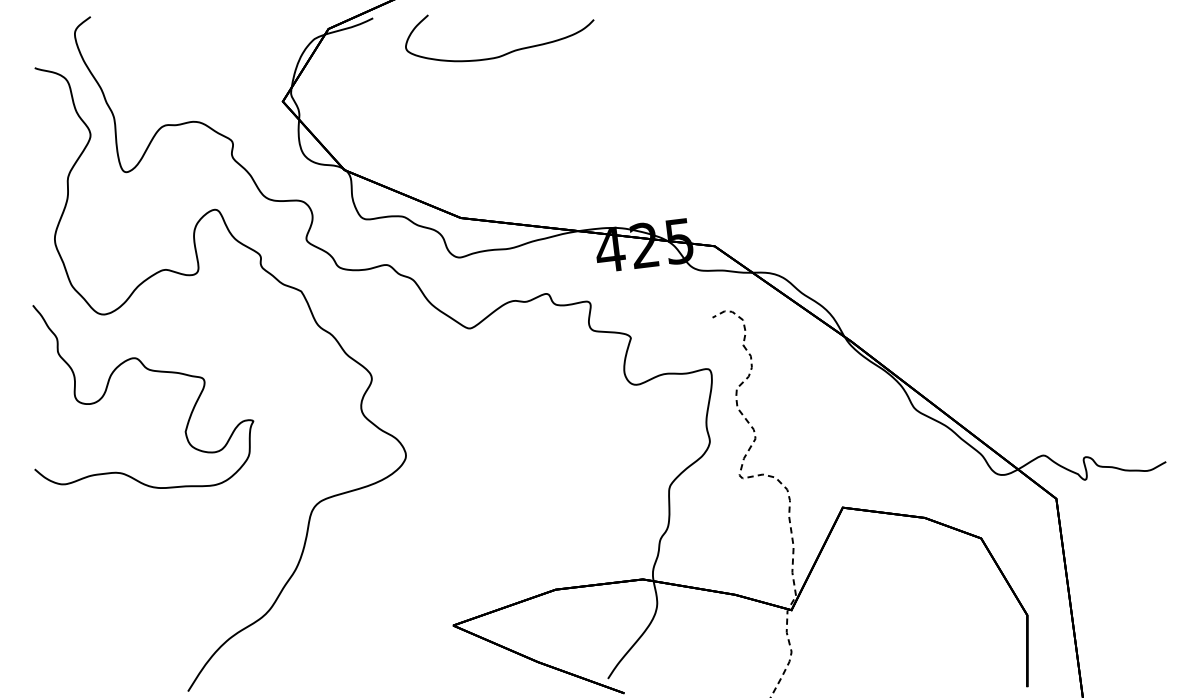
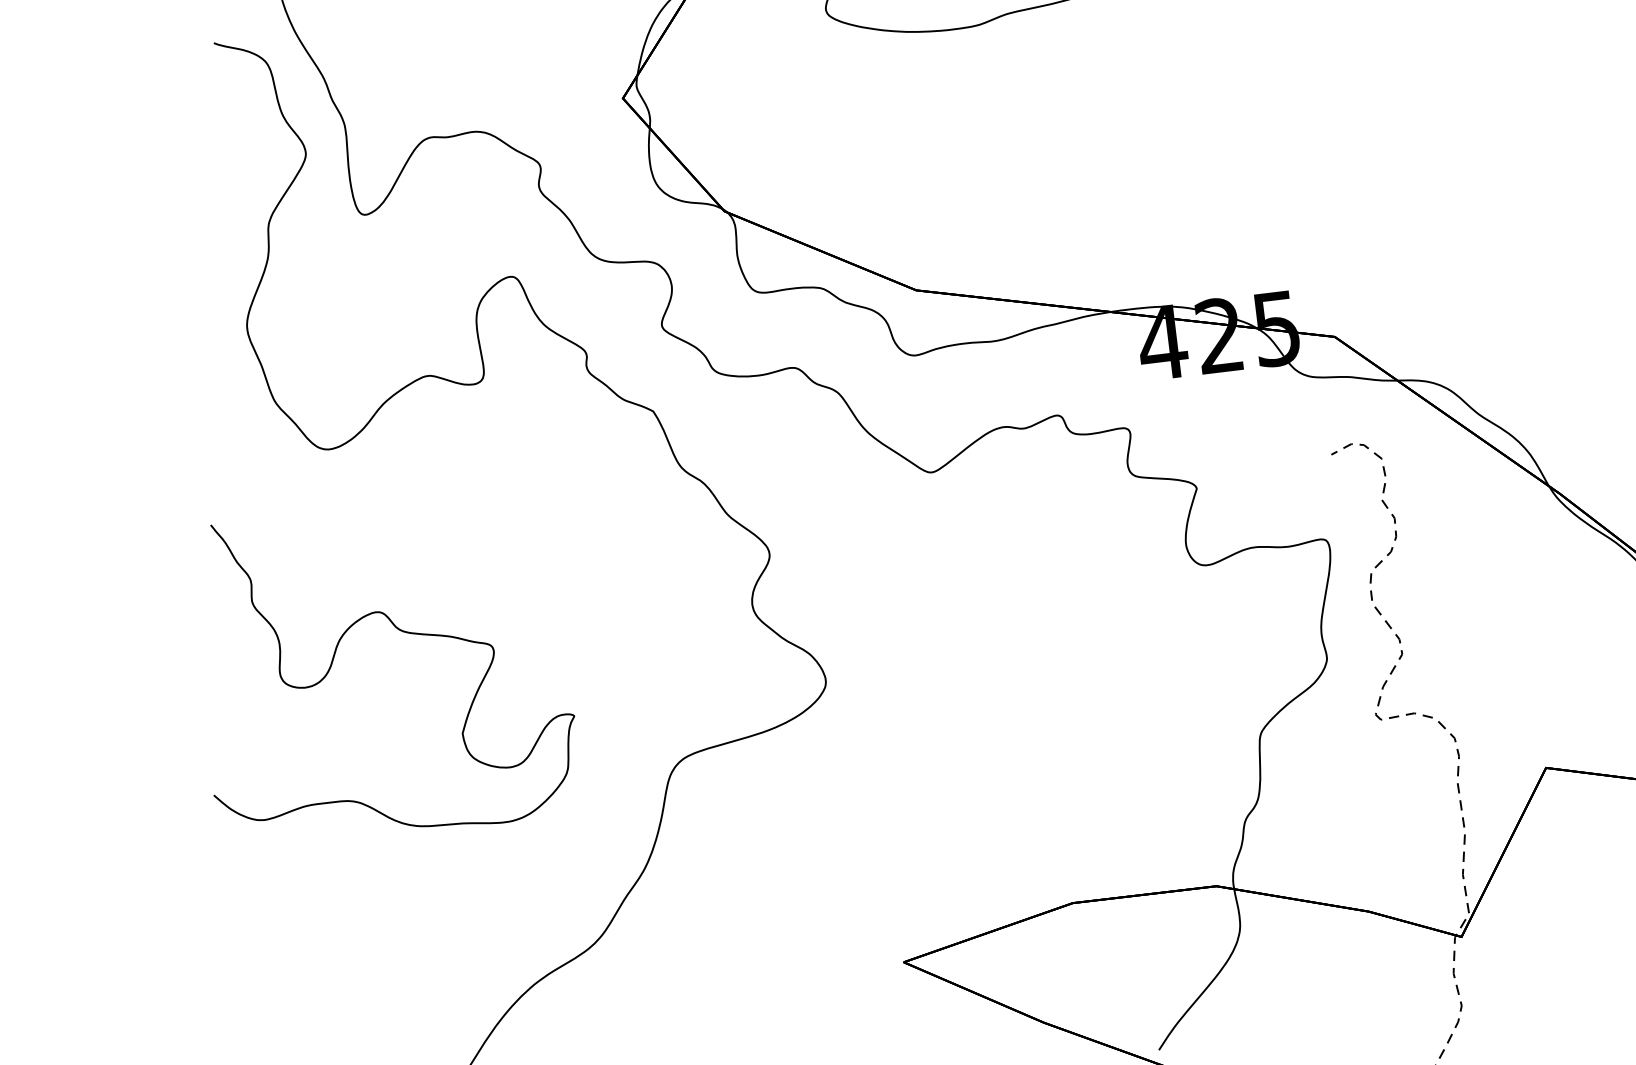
curve: (151, 371) -> (406, 634), moved

